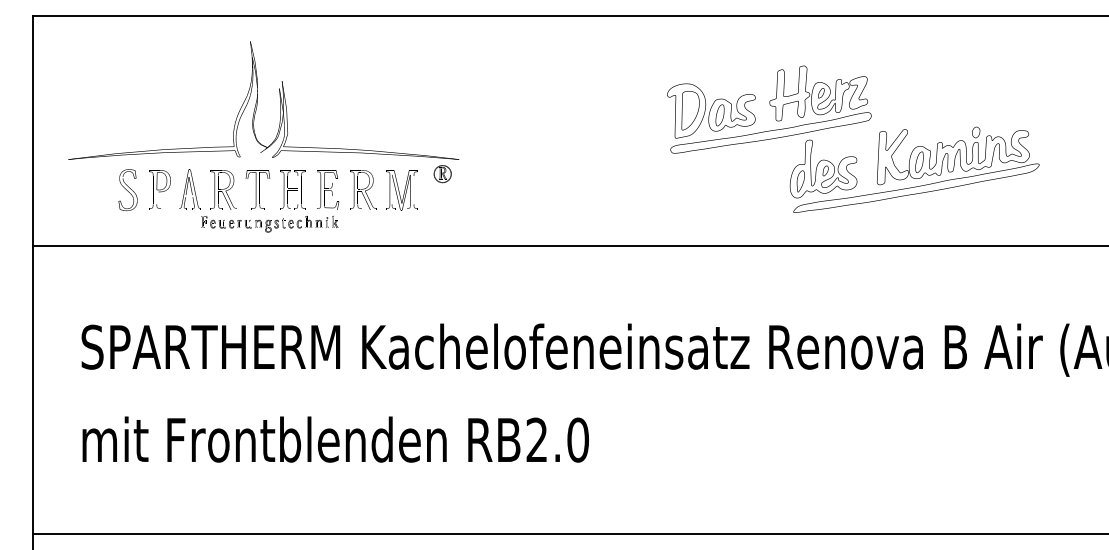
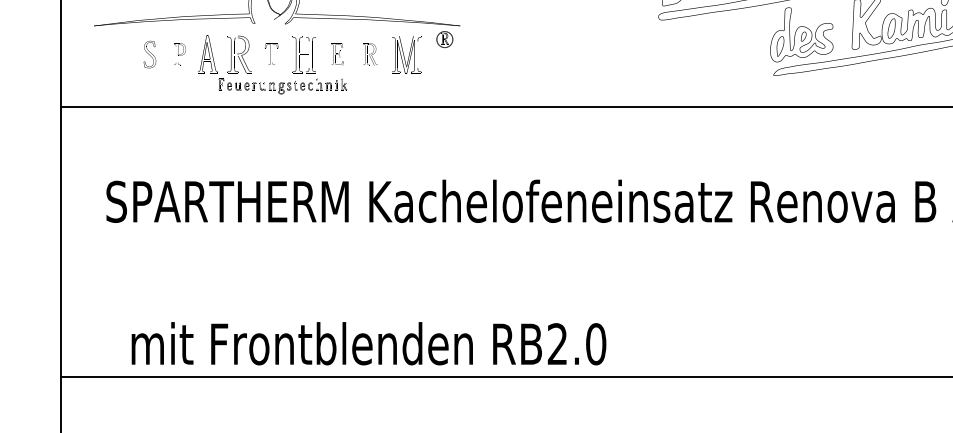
part: (127, 189) -> (149, 54), size x0.7
part: (159, 189) -> (179, 54), size x0.6
part: (257, 189) -> (271, 54), size x0.6
part: (328, 189) -> (337, 54), size x0.6
part: (363, 189) -> (370, 54), size x0.6
text: (335, 439) -> (368, 343), moved

